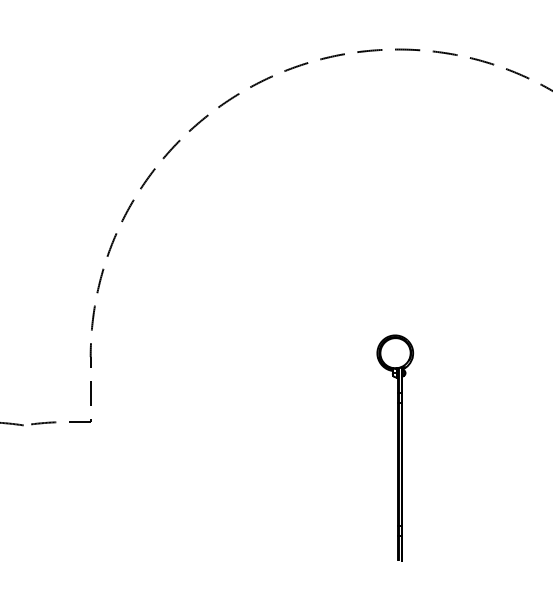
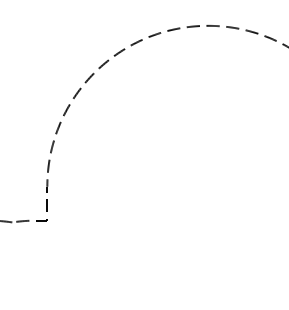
part: (395, 446) -> (206, 233), removed

